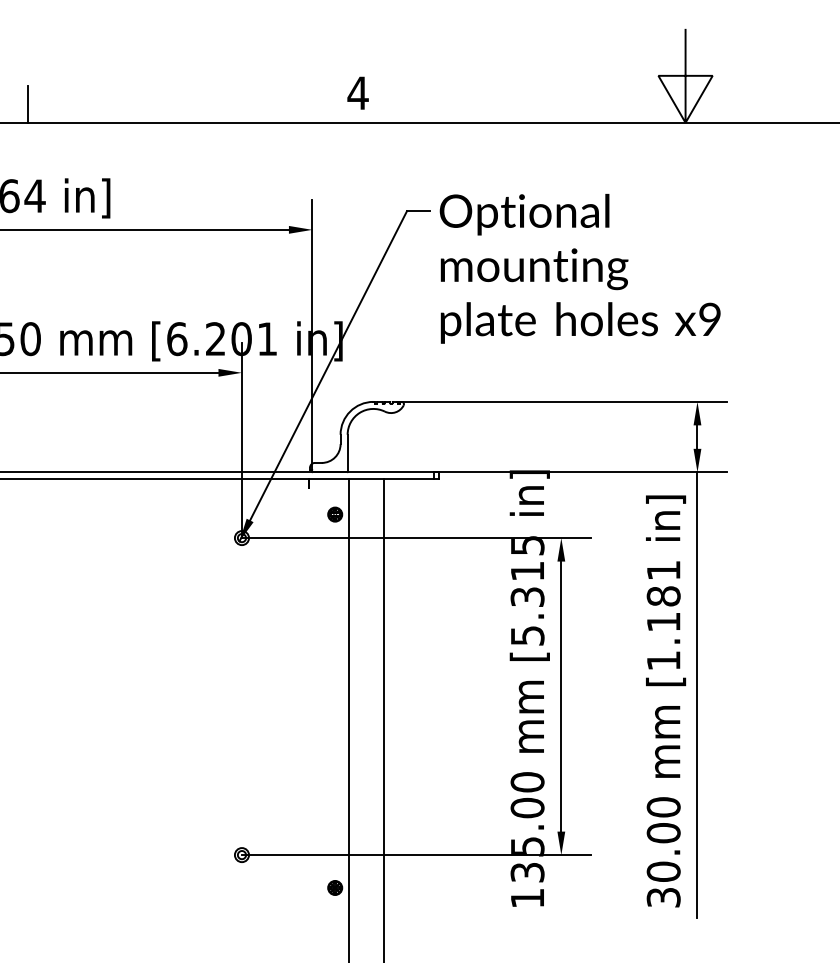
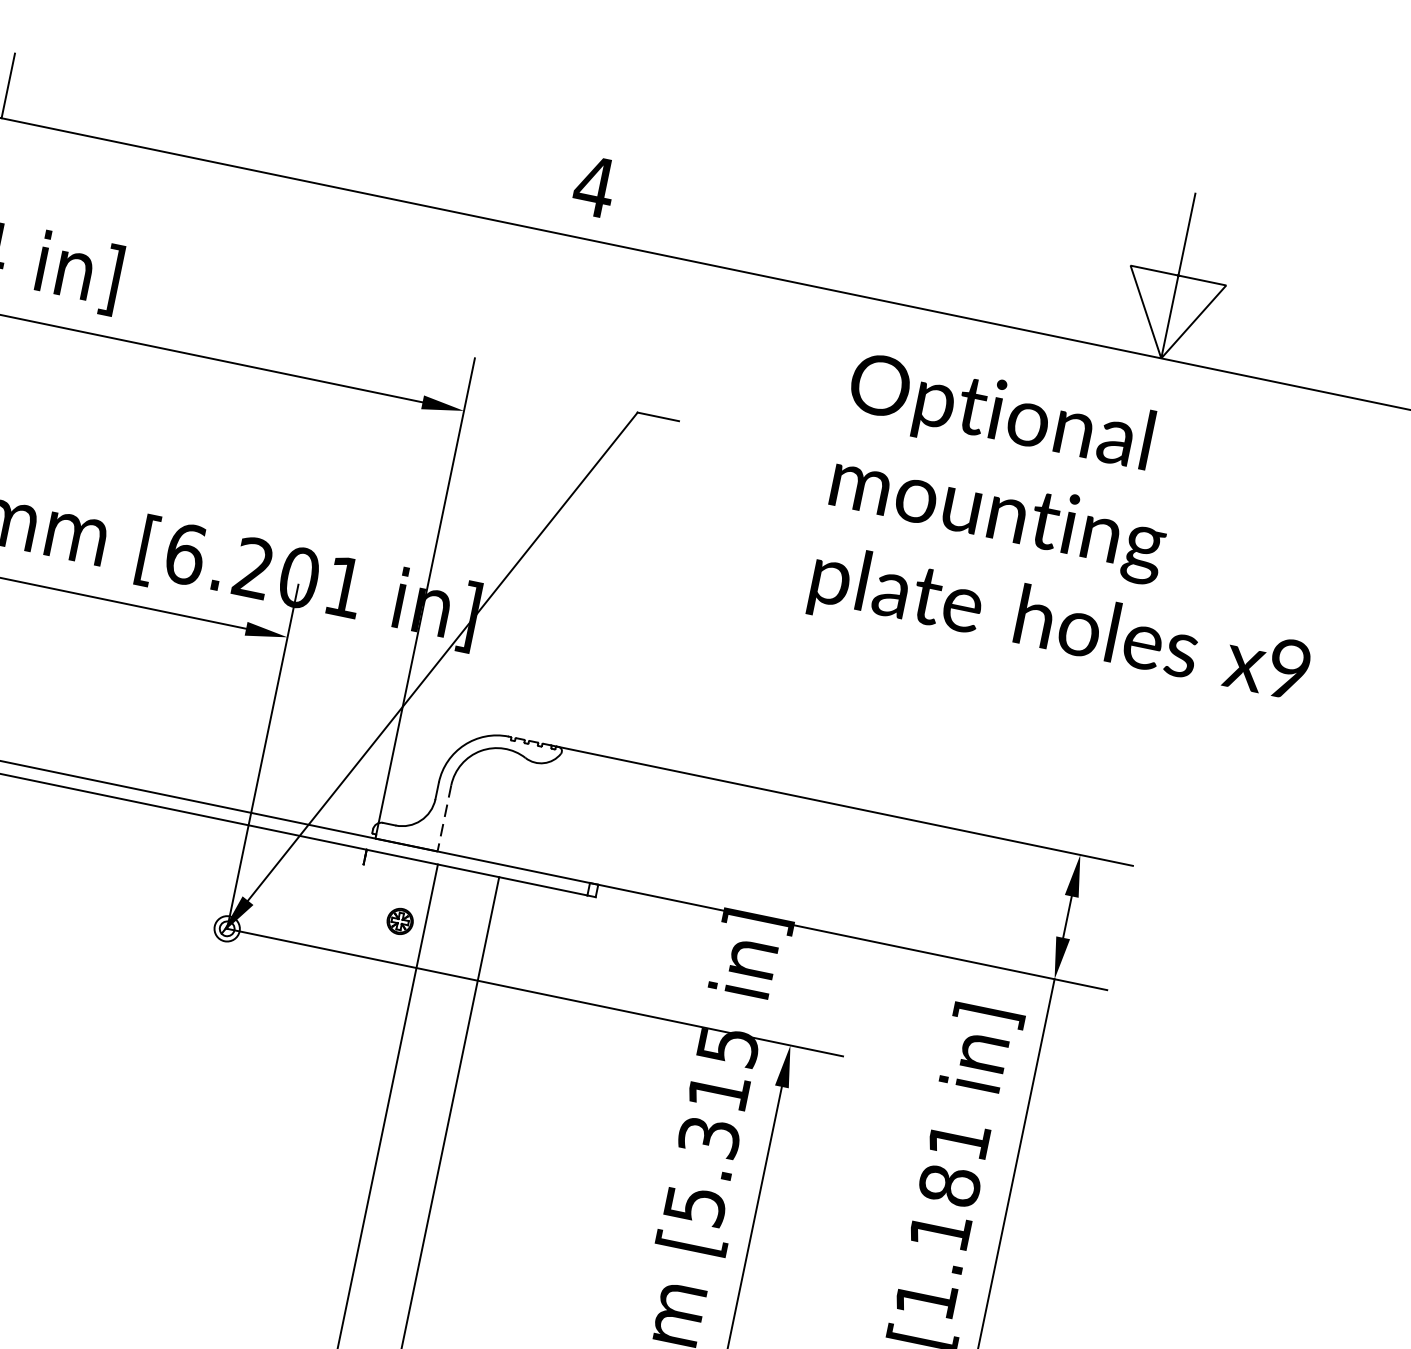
text: (579, 268) -> (1077, 531), moved
line: (347, 453) -> (444, 818), solid -> dashed

